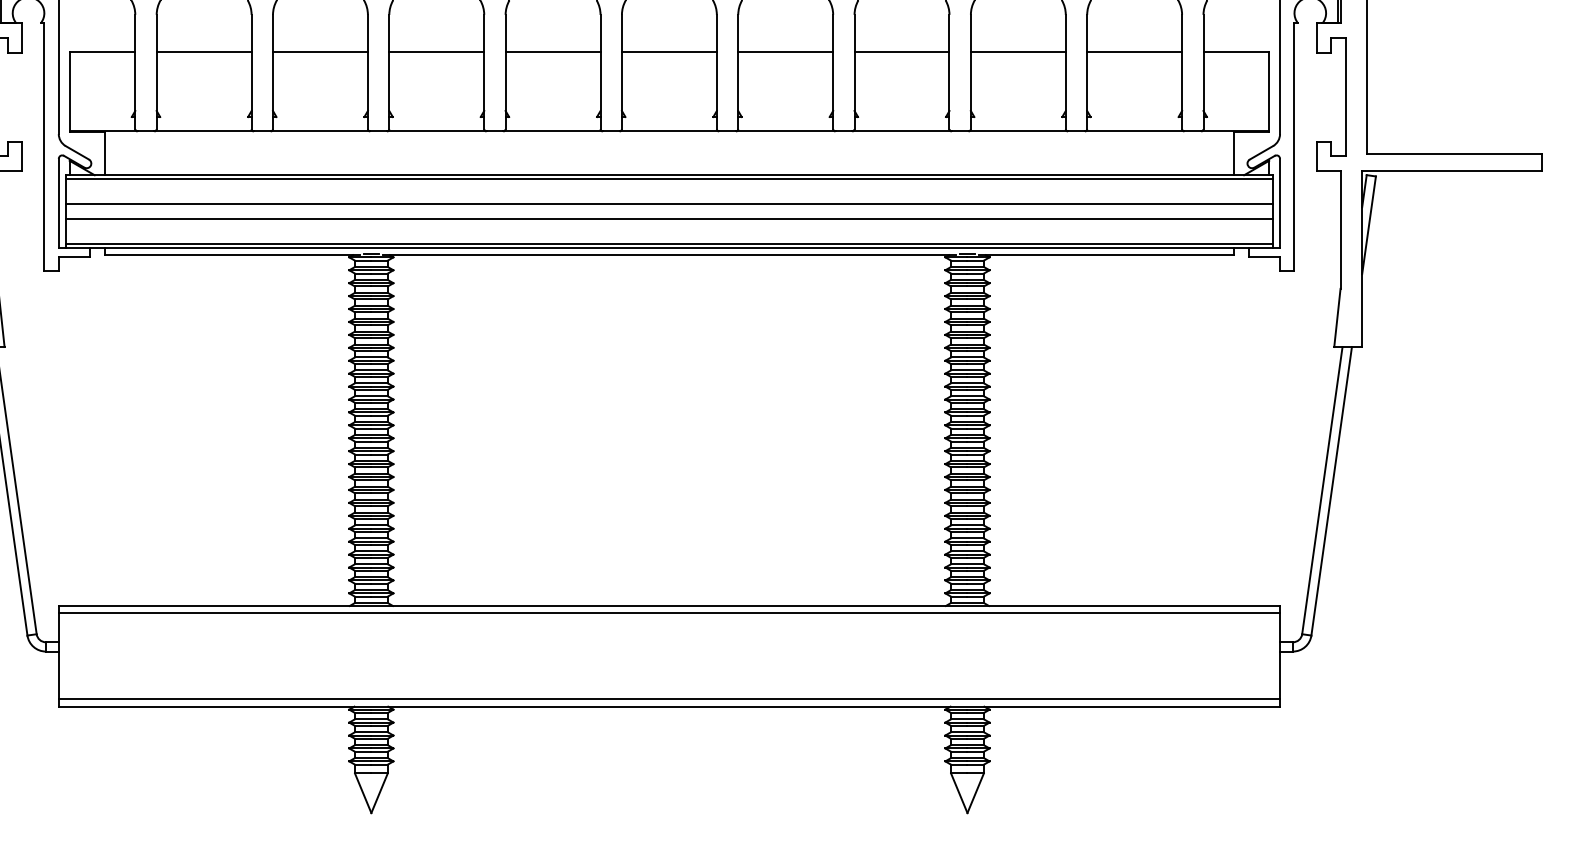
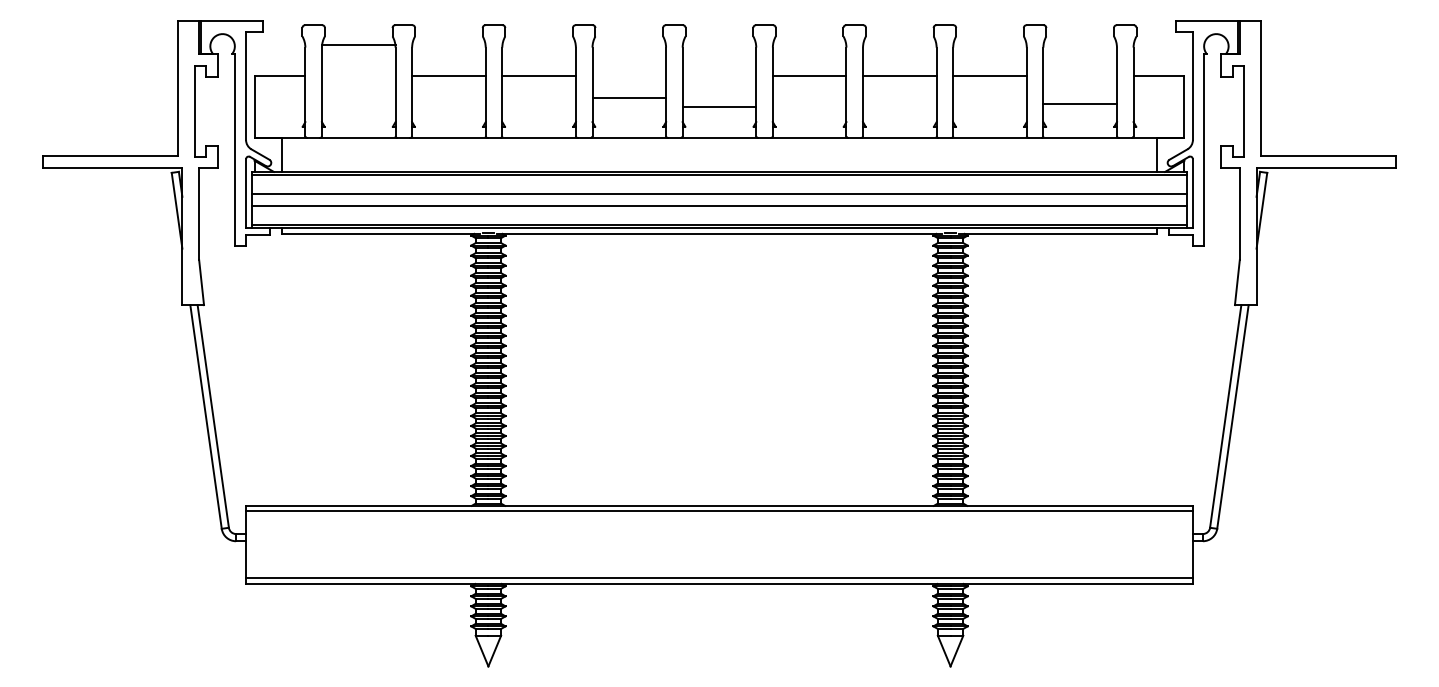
line: (203, 52) -> (358, 45), moved
line: (553, 52) -> (629, 98), moved
line: (669, 52) -> (719, 107), moved
line: (1133, 52) -> (1079, 104), moved

